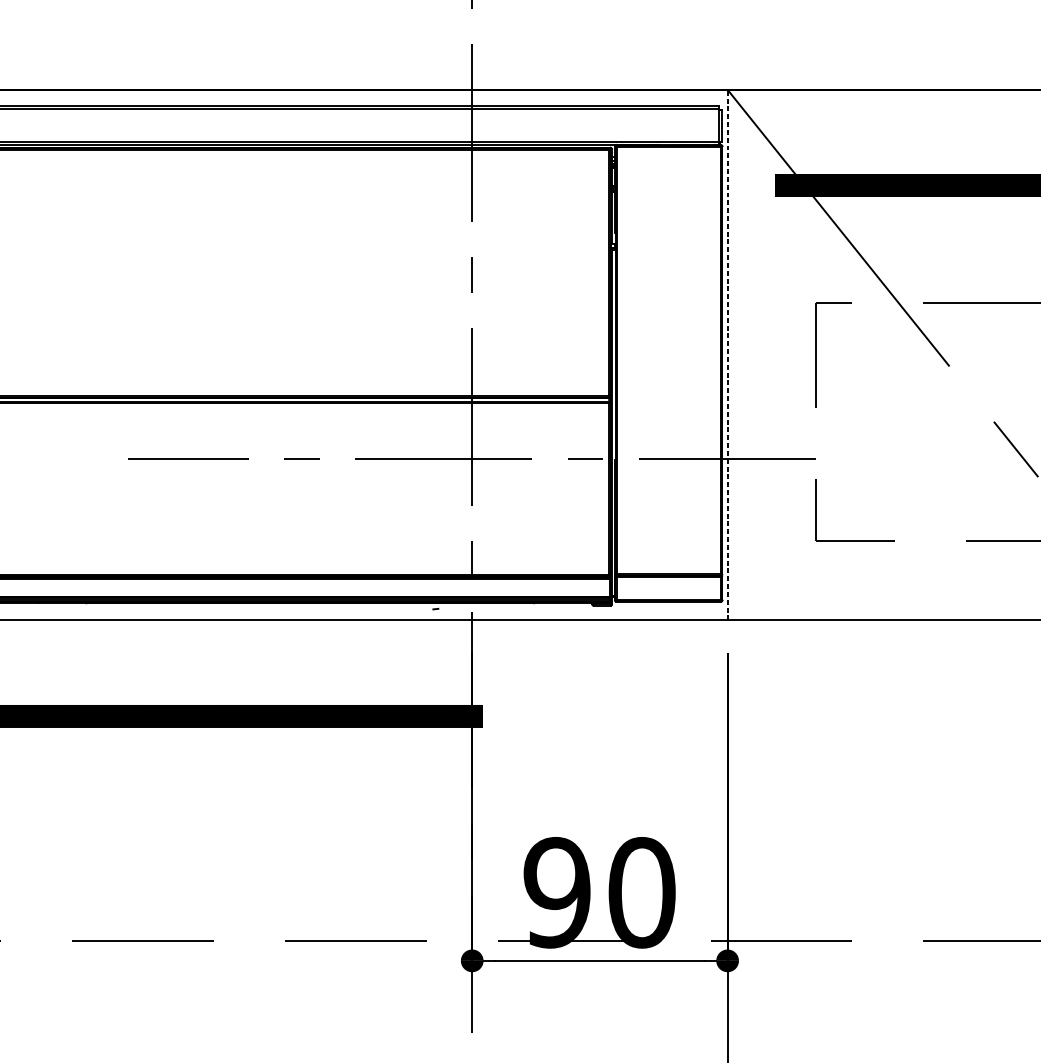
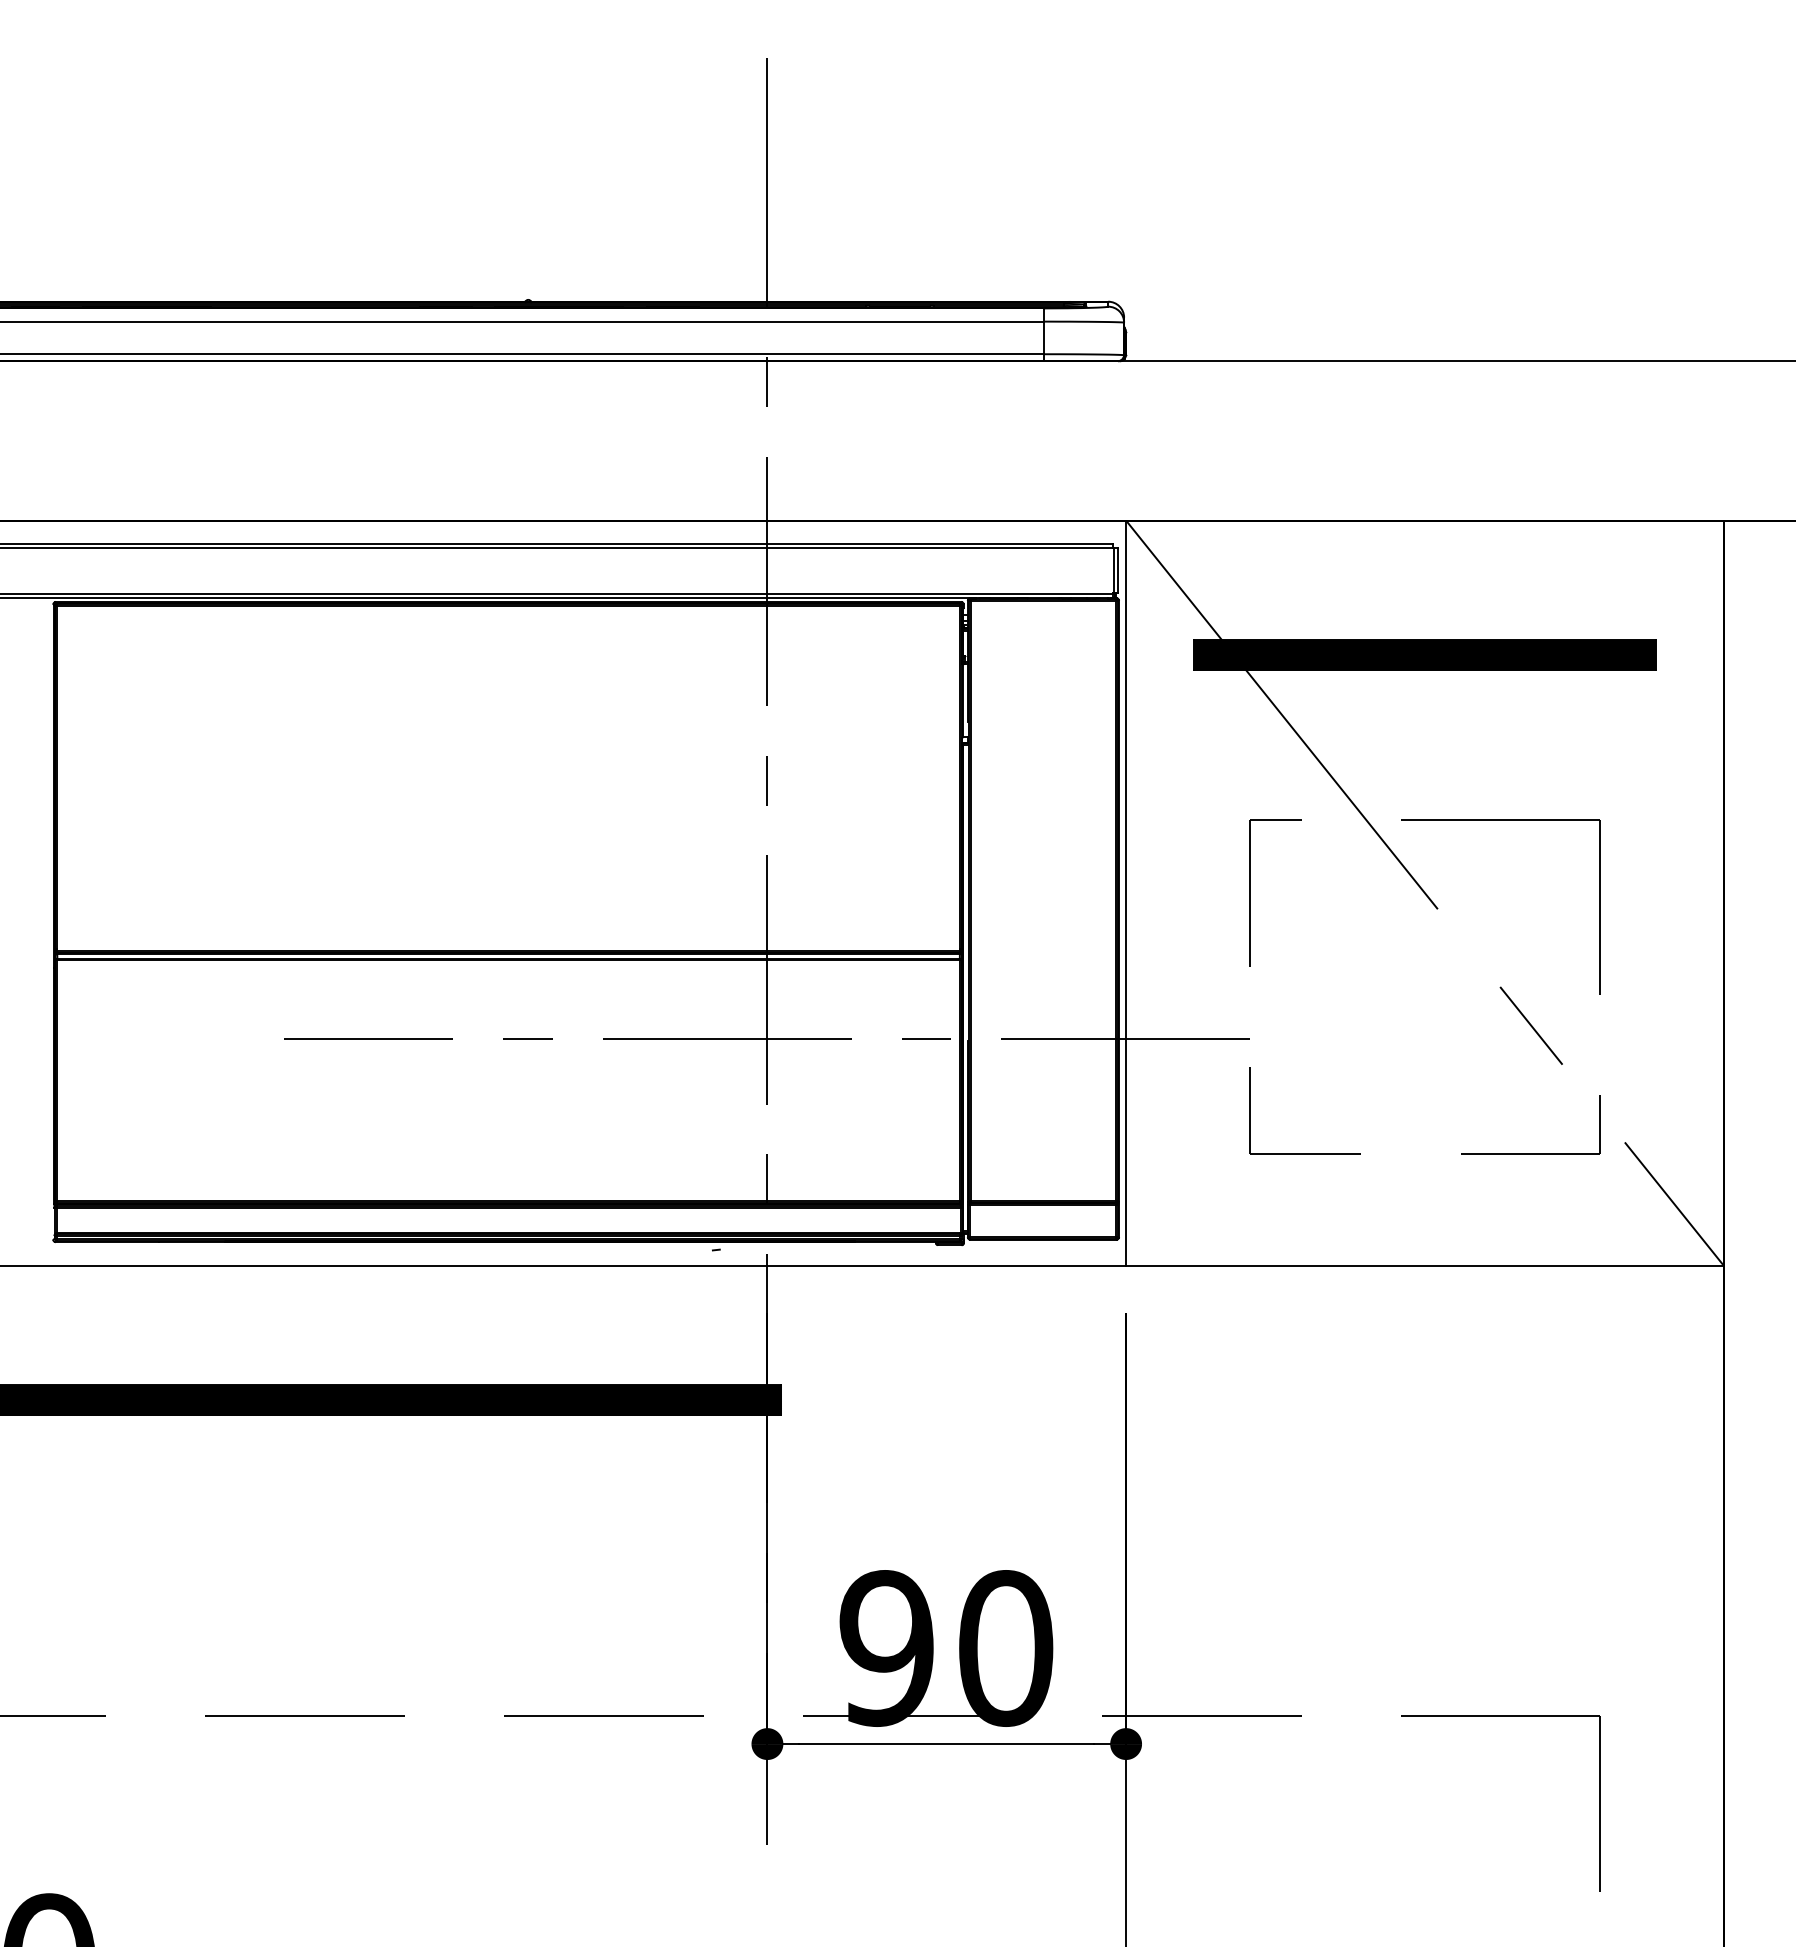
line: (727, 355) -> (1126, 893), dashed -> solid

